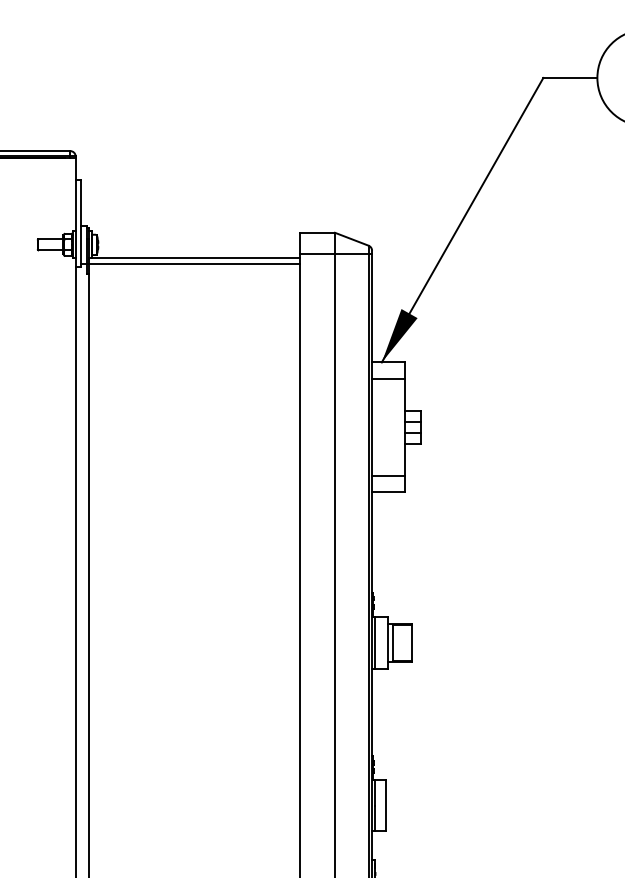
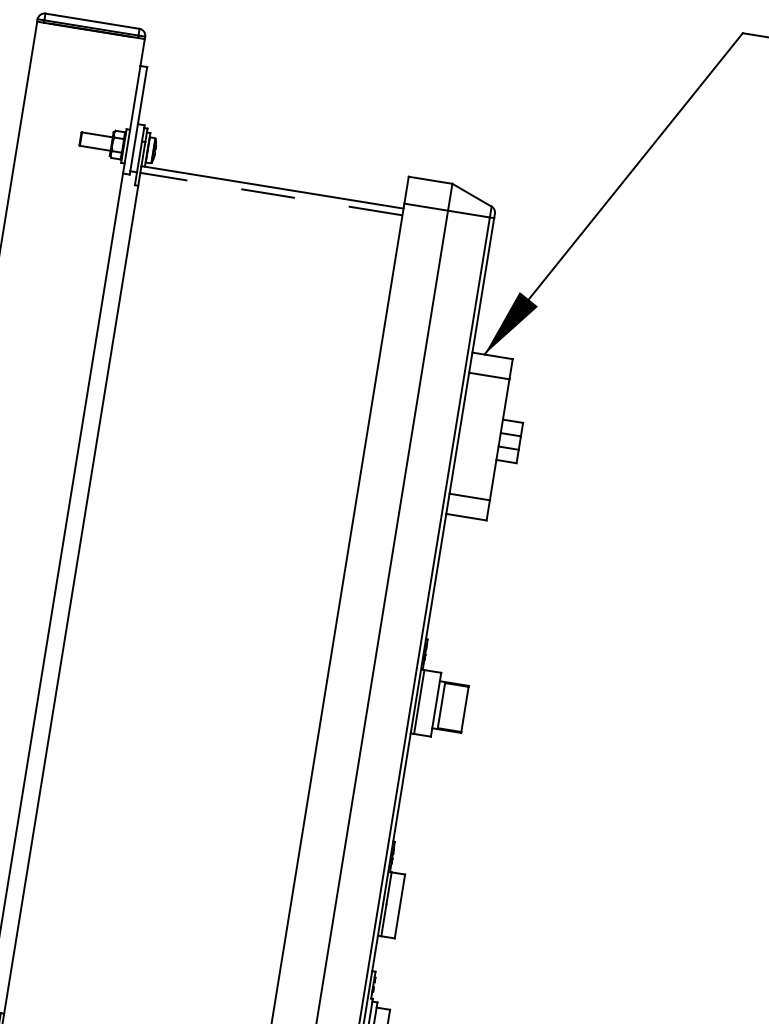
line: (194, 263) -> (271, 193), solid -> dashed

